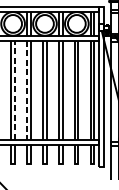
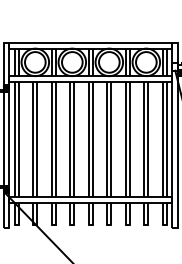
line: (14, 89) -> (74, 138), dashed -> solid
line: (27, 90) -> (88, 139), dashed -> solid

